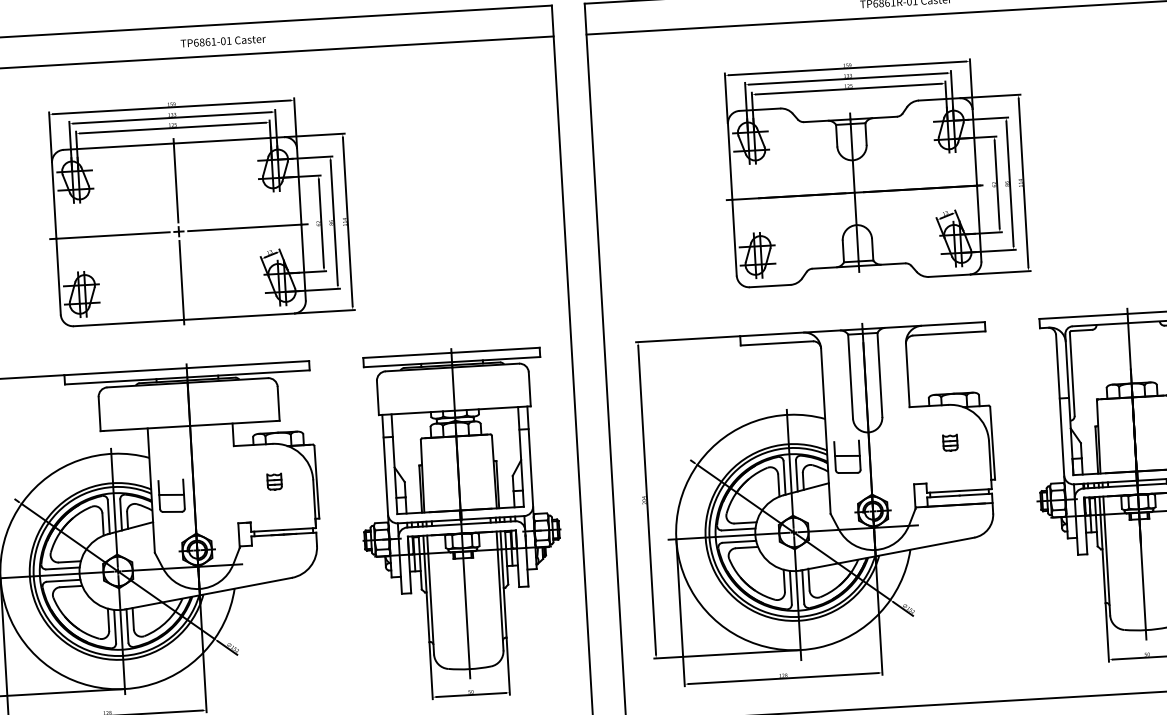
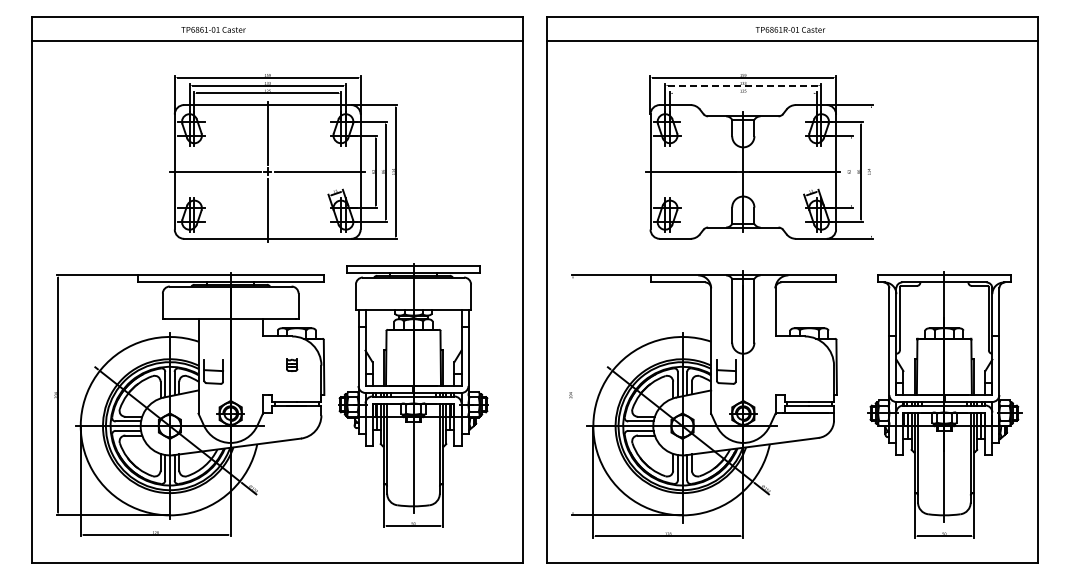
text: (223, 40) -> (213, 29), moved
line: (848, 78) -> (743, 85), solid -> dashed
line: (847, 89) -> (742, 93), removed
line: (1023, 182) -> (871, 171), removed
line: (997, 183) -> (851, 171), removed
part: (198, 212) -> (283, 158), moved
part: (949, 441) -> (804, 364), removed
line: (647, 500) -> (573, 395), removed
part: (461, 523) -> (413, 395), moved

